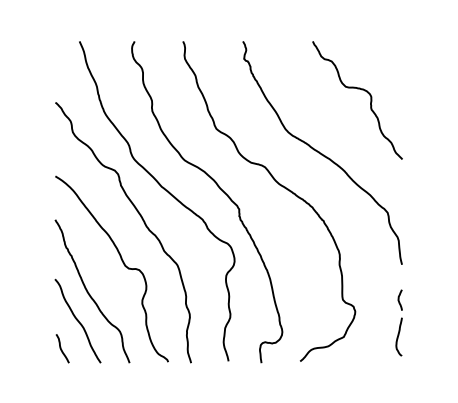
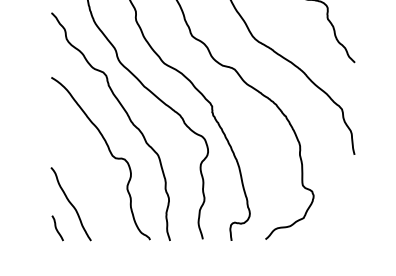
curve: (89, 293) -> (81, 180), removed
part: (398, 322) -> (351, 205), removed

